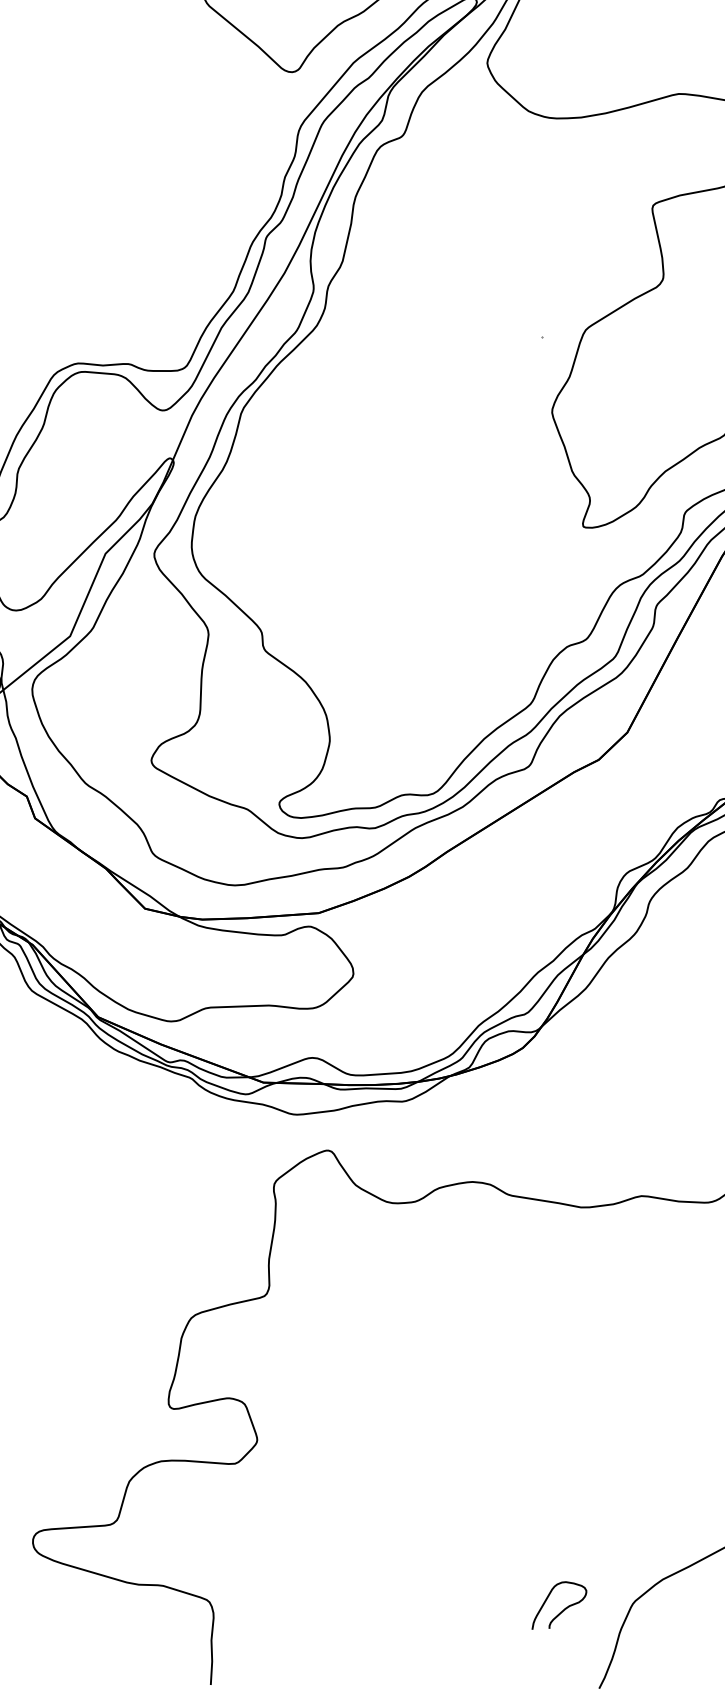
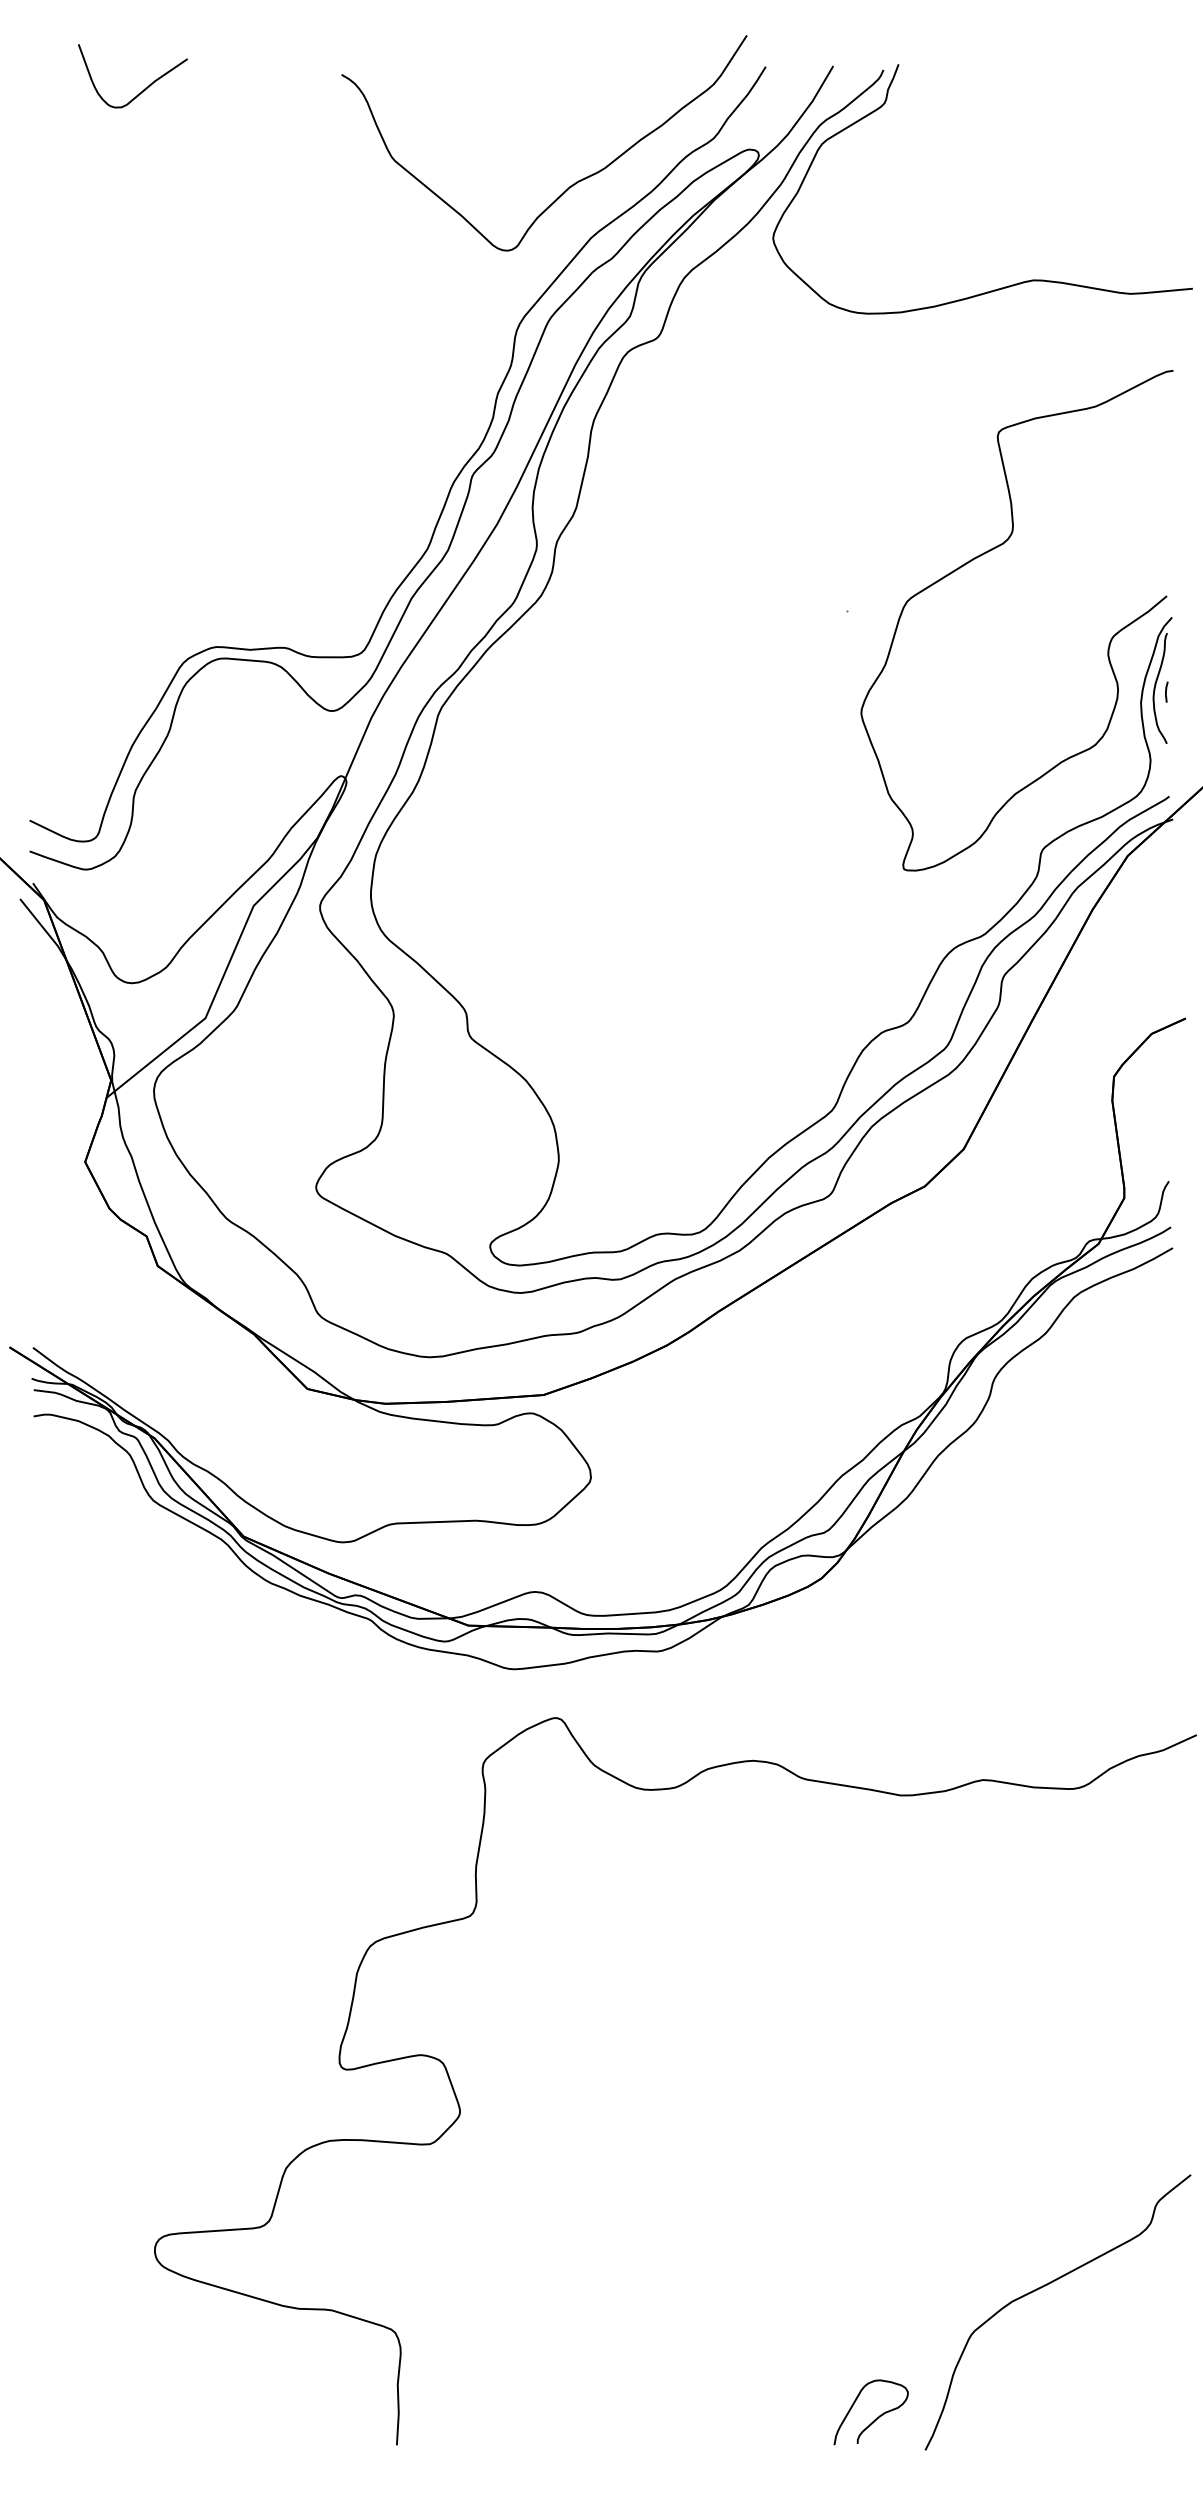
curve: (562, 1610) -> (875, 2418), moved

